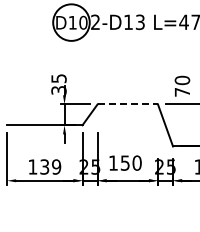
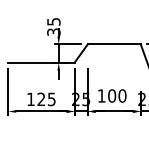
line: (128, 104) -> (114, 44), dashed -> solid
text: (124, 162) -> (111, 95), 150 -> 100
text: (50, 166) -> (46, 98), 139 -> 125

